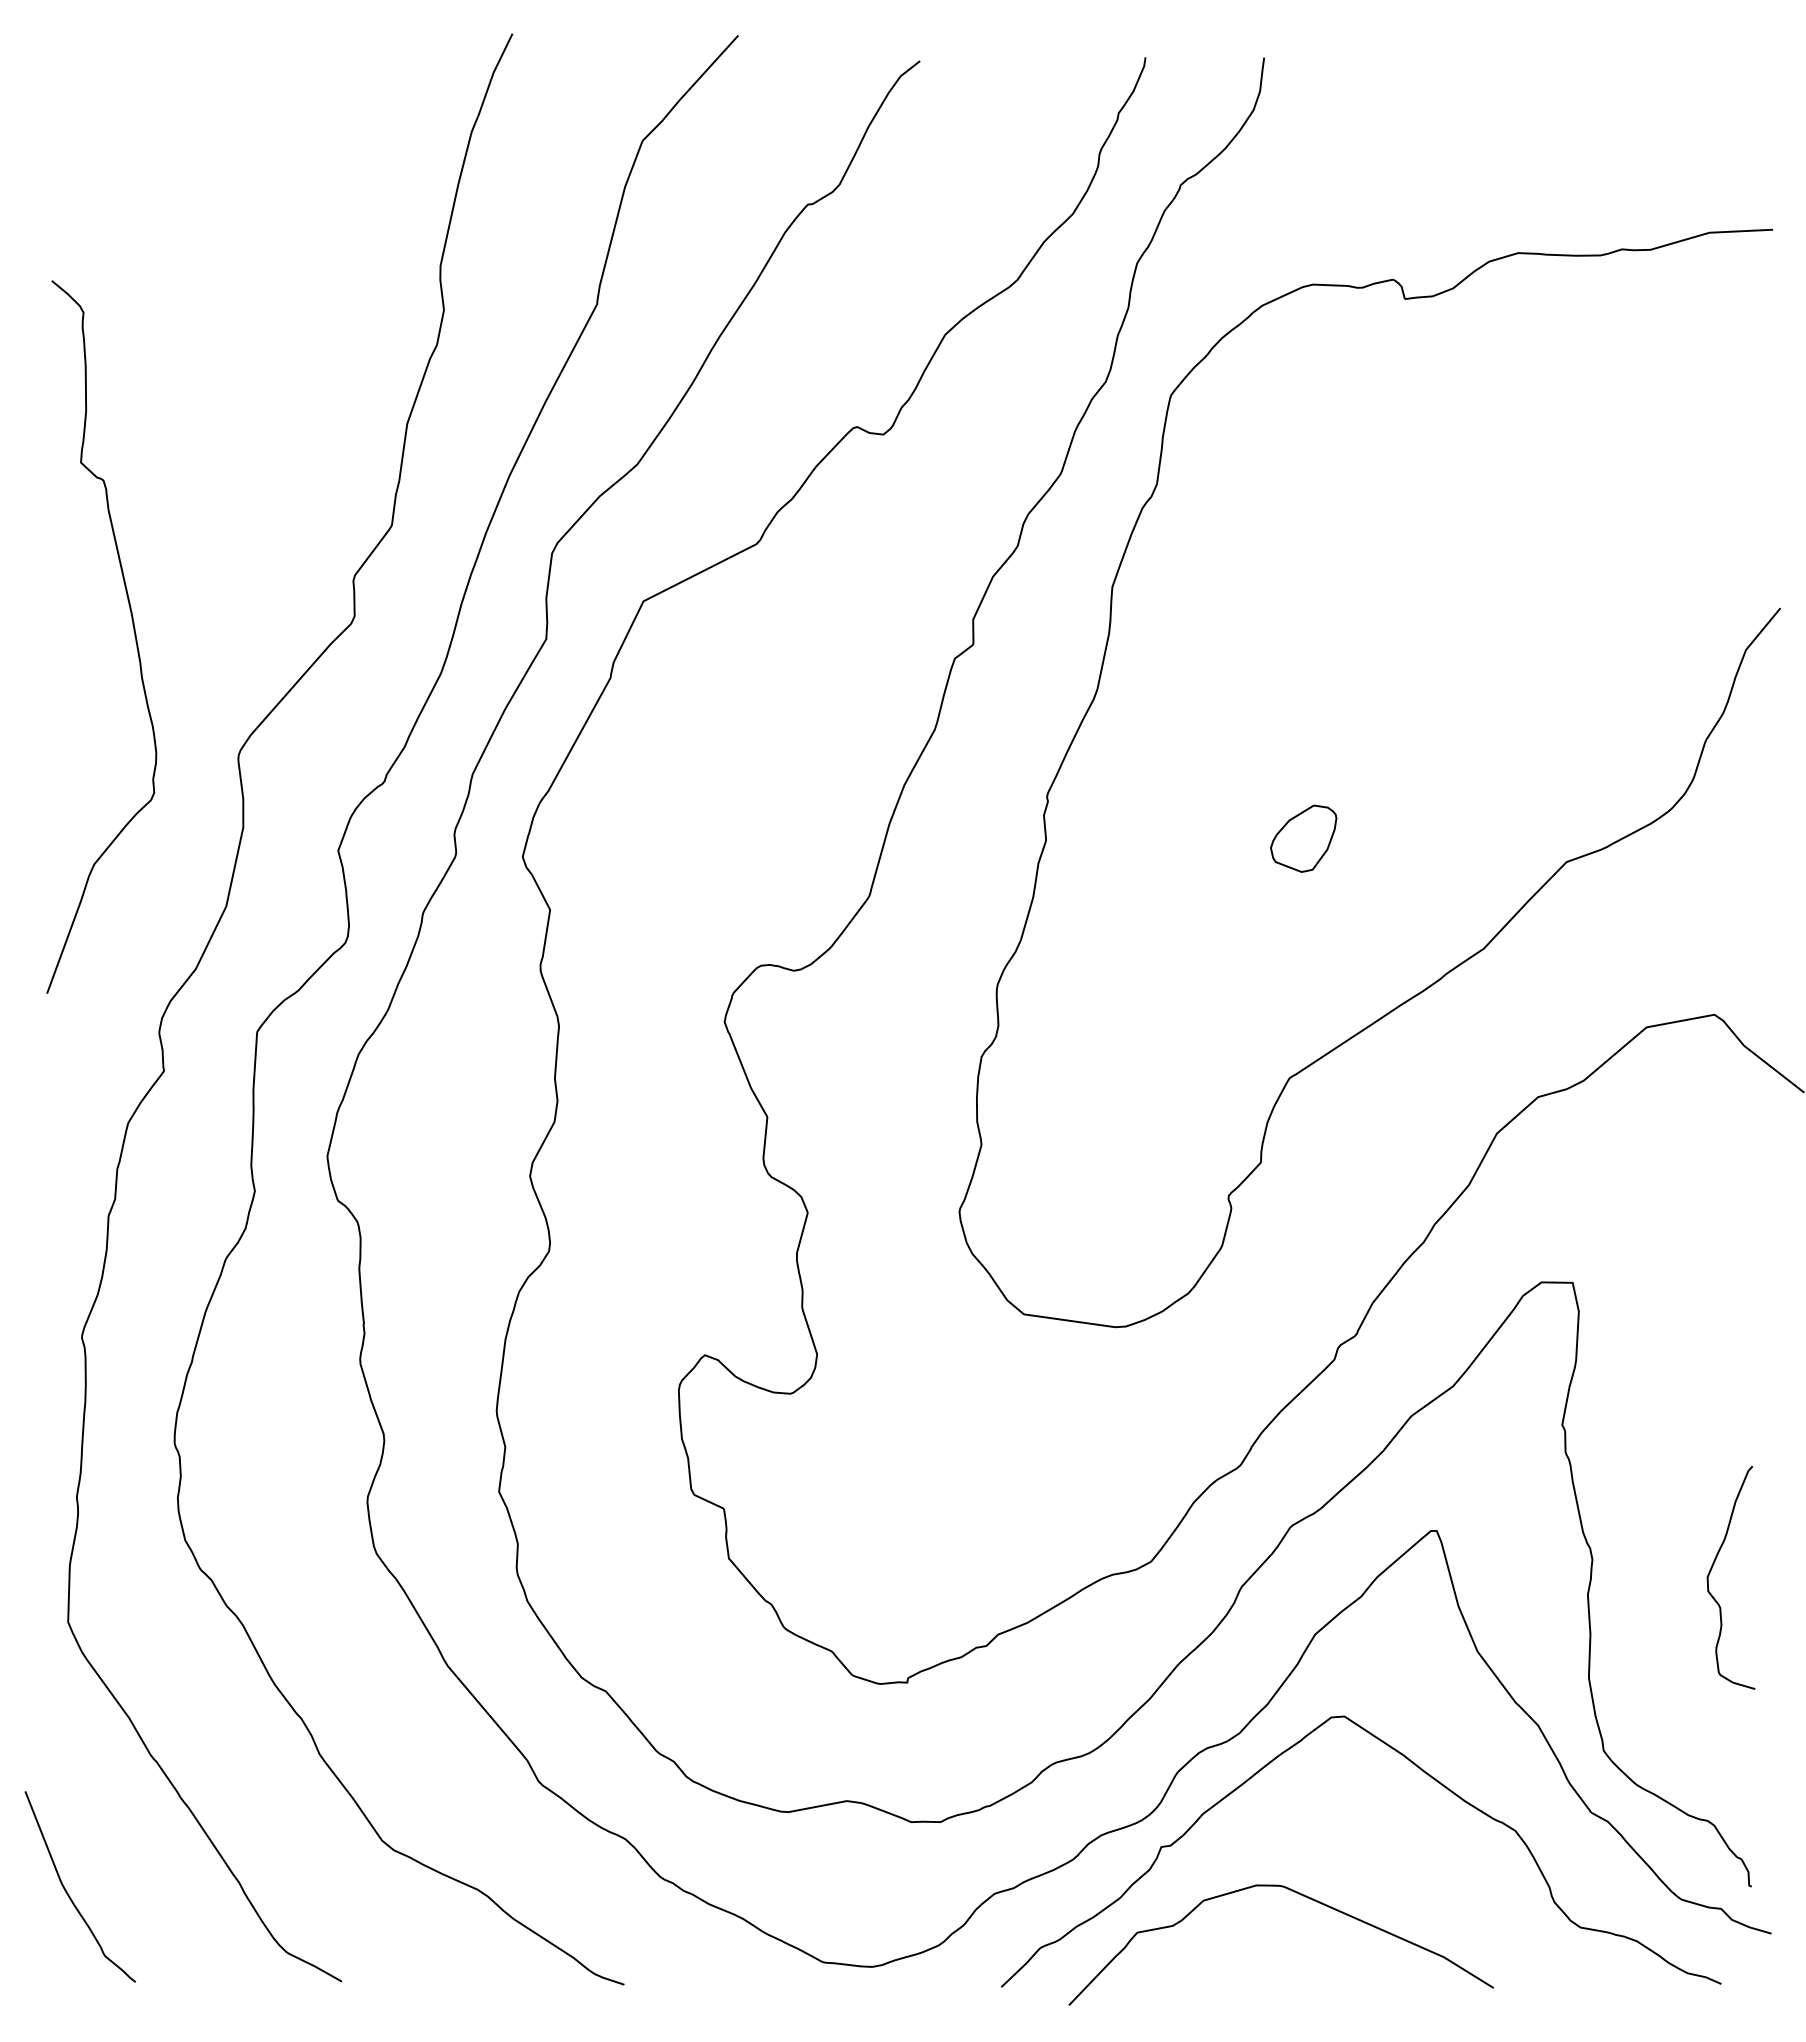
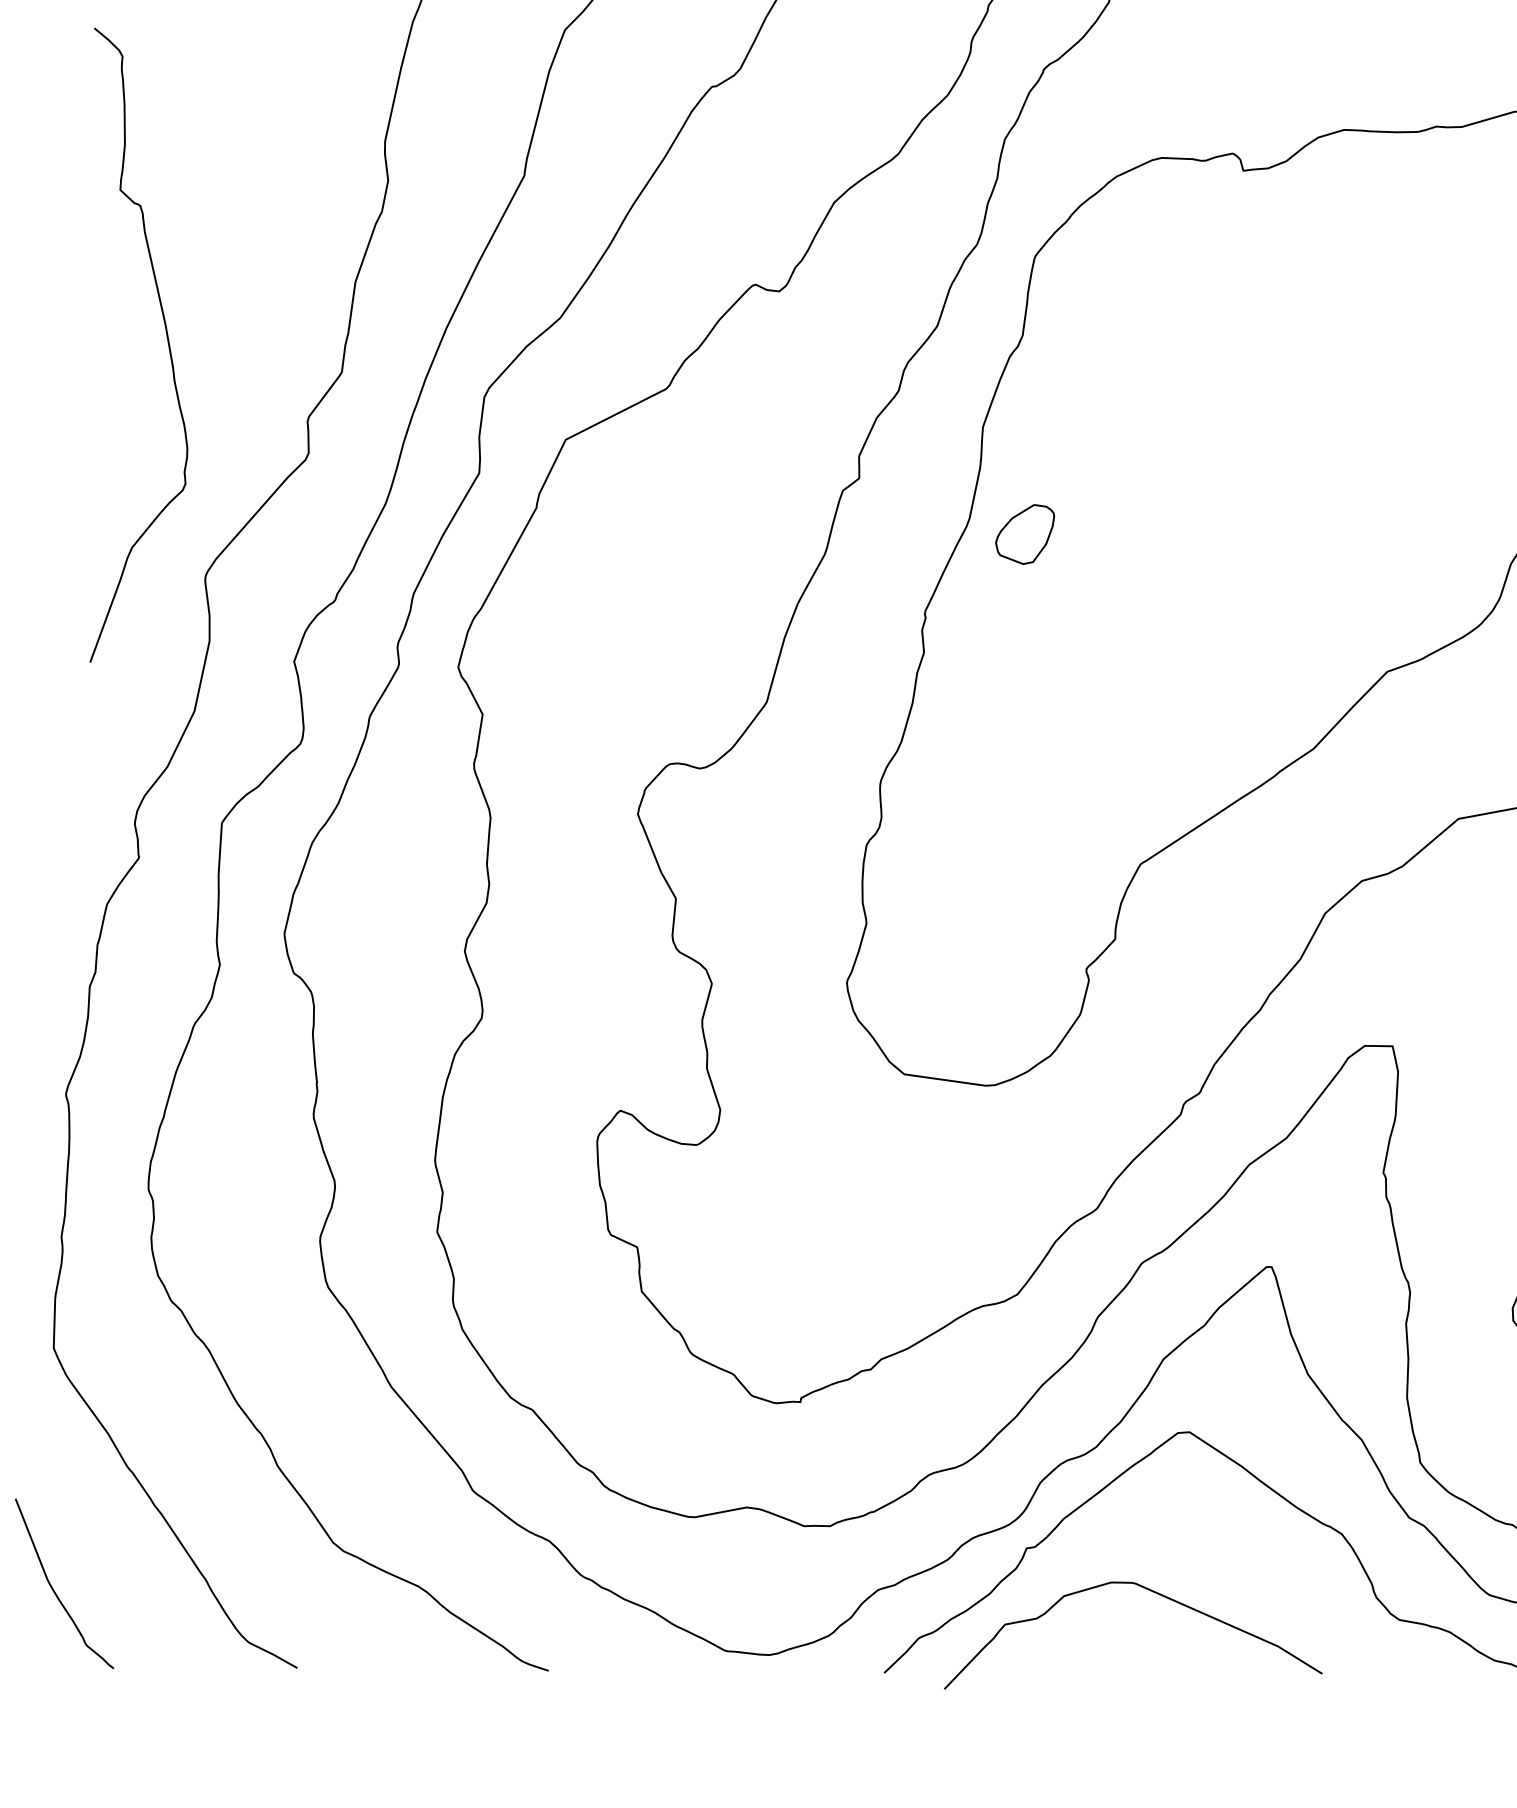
curve: (133, 631) -> (167, 340), moved
part: (1303, 838) -> (1024, 534), moved

